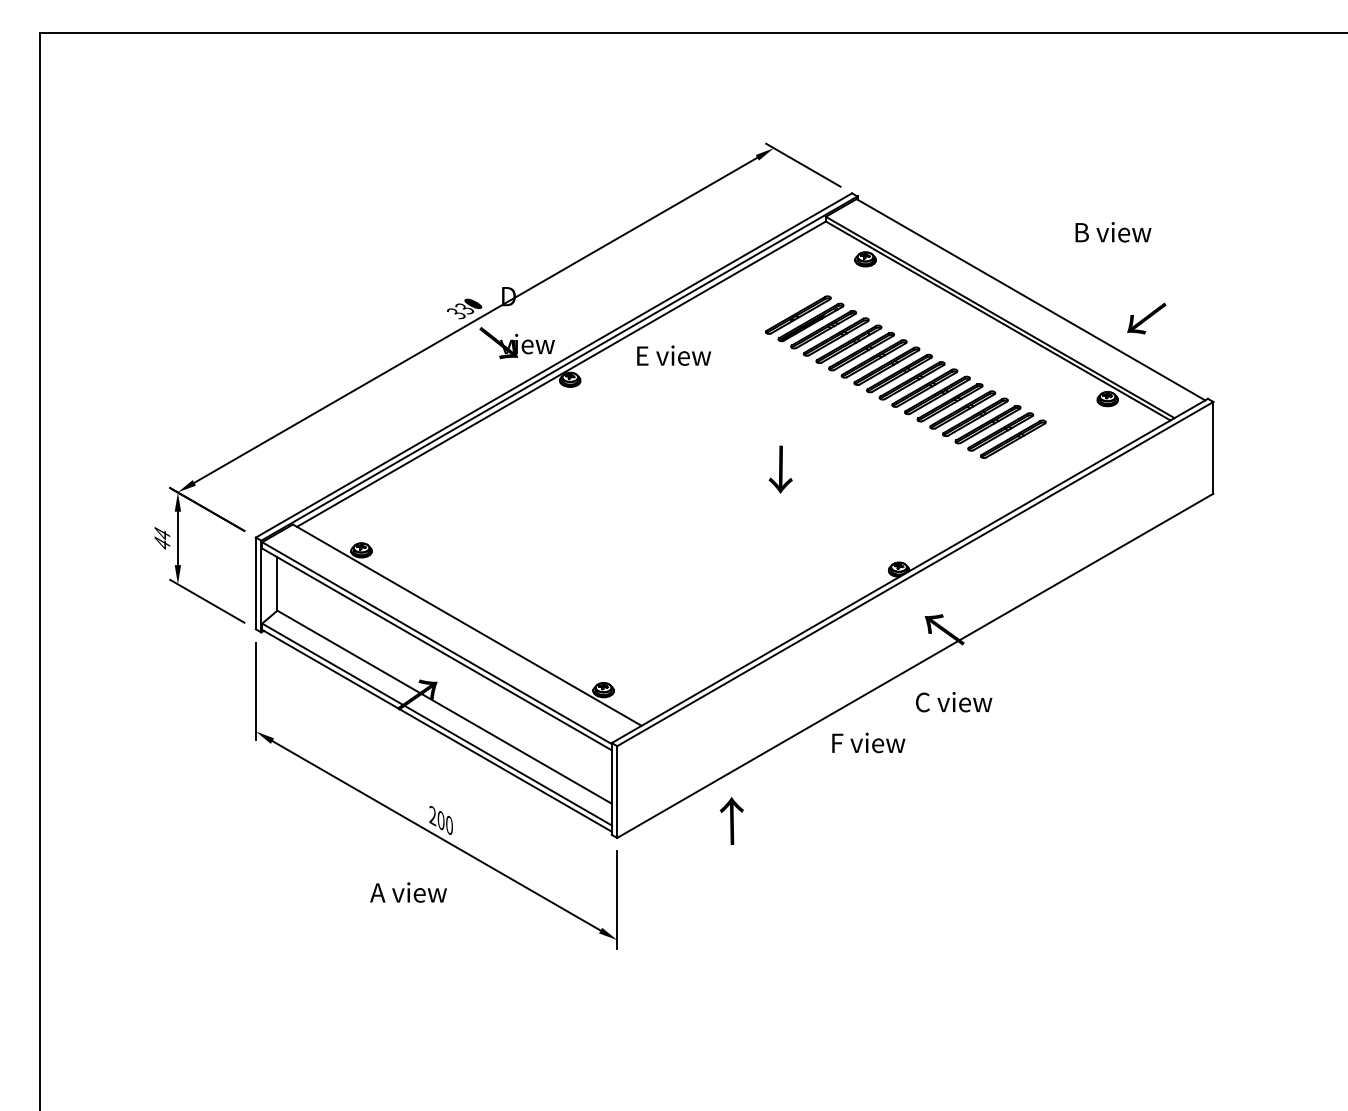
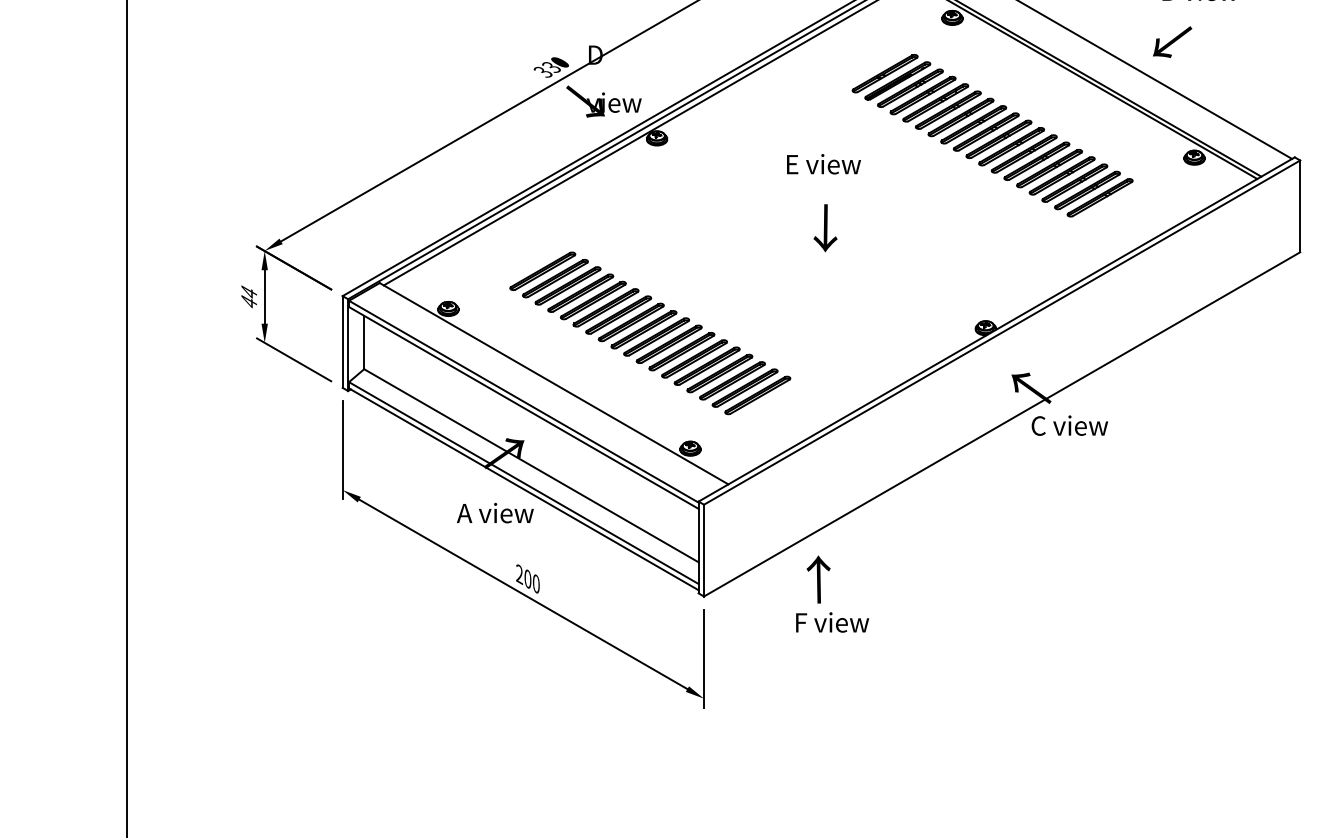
text: (1146, 318) -> (1172, 42), moved
text: (674, 355) -> (824, 164), moved
text: (780, 469) -> (825, 228), moved
part: (563, 574) -> (650, 333), added
text: (954, 702) -> (1070, 426), moved
text: (868, 742) -> (832, 622), moved
text: (408, 892) -> (495, 513), moved

